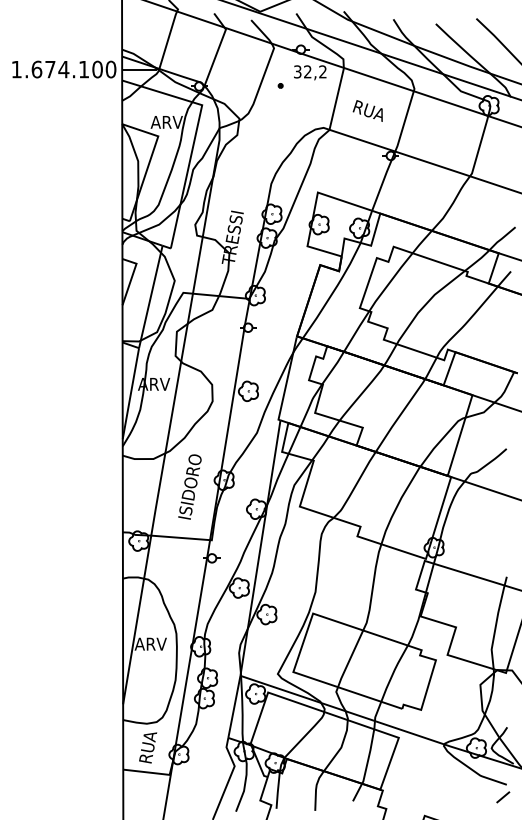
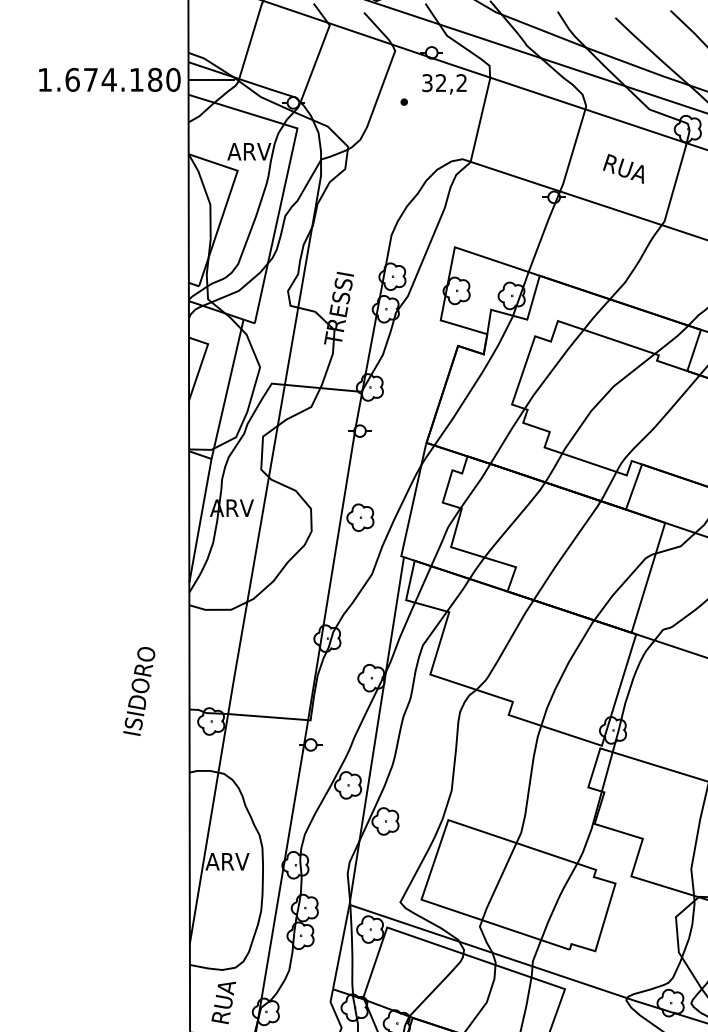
text: (97, 69) -> (154, 79), 1.674.100 -> 1.674.180
text: (367, 110) -> (623, 168), moved
text: (189, 486) -> (138, 690), moved

